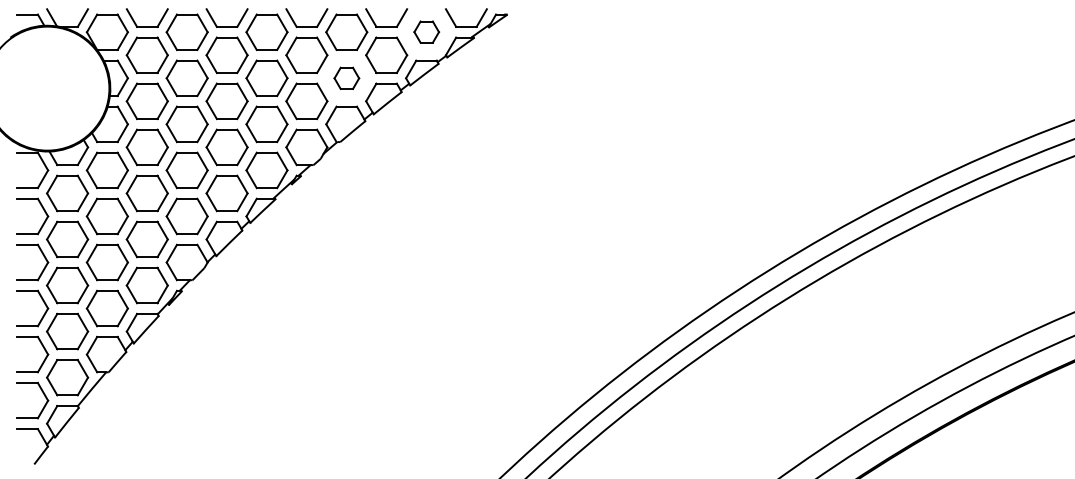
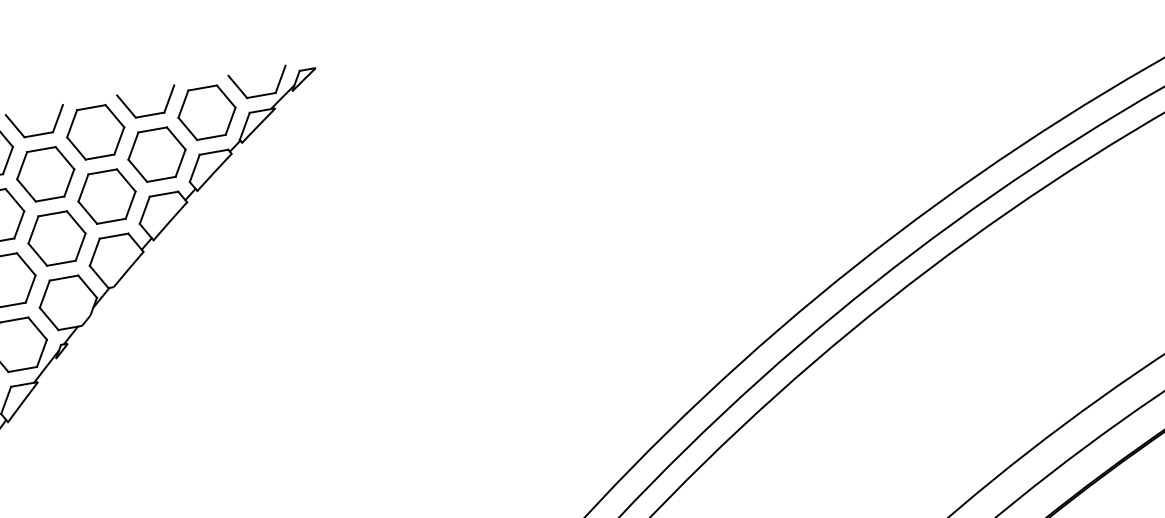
part: (426, 31) -> (206, 111), size x1.67
part: (346, 78) -> (106, 196), size x1.67

